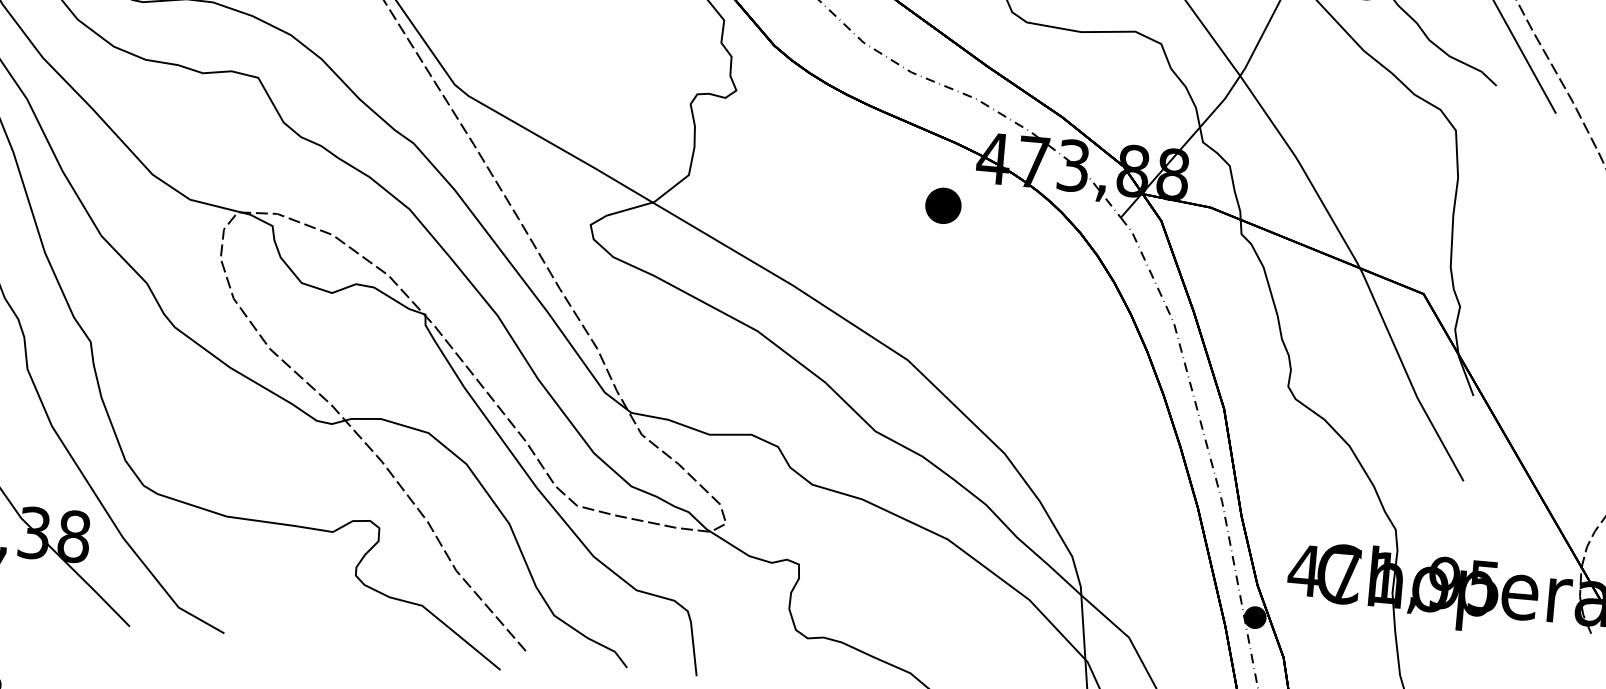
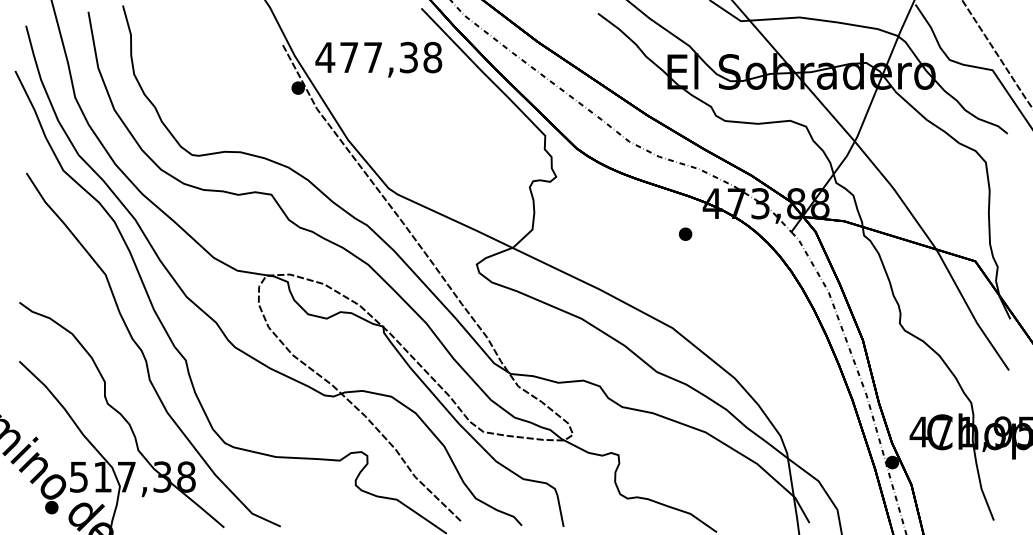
part: (943, 204) -> (685, 233), size x0.62

